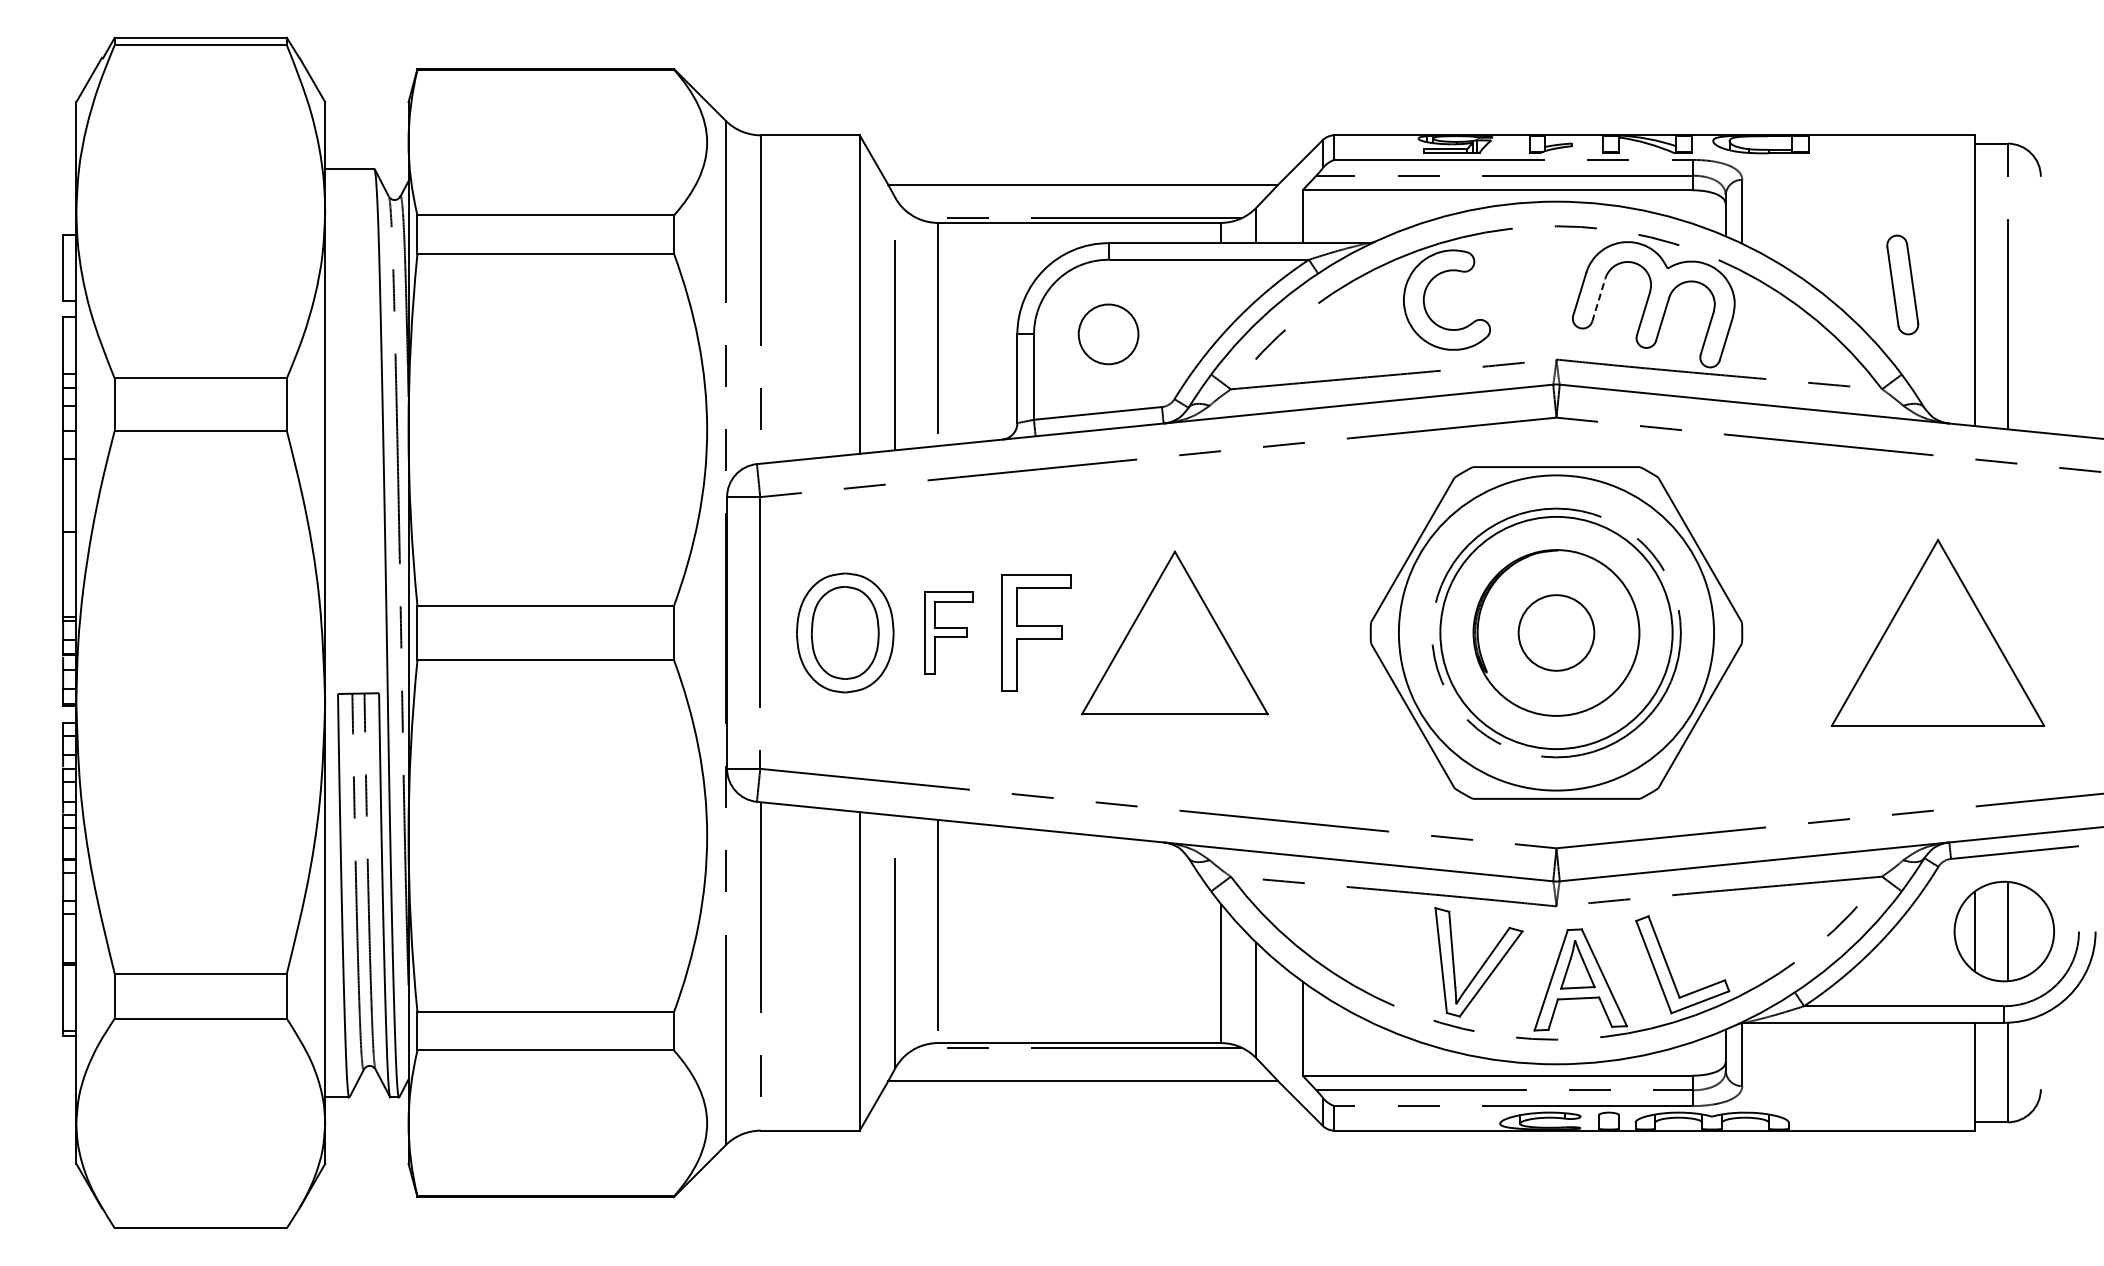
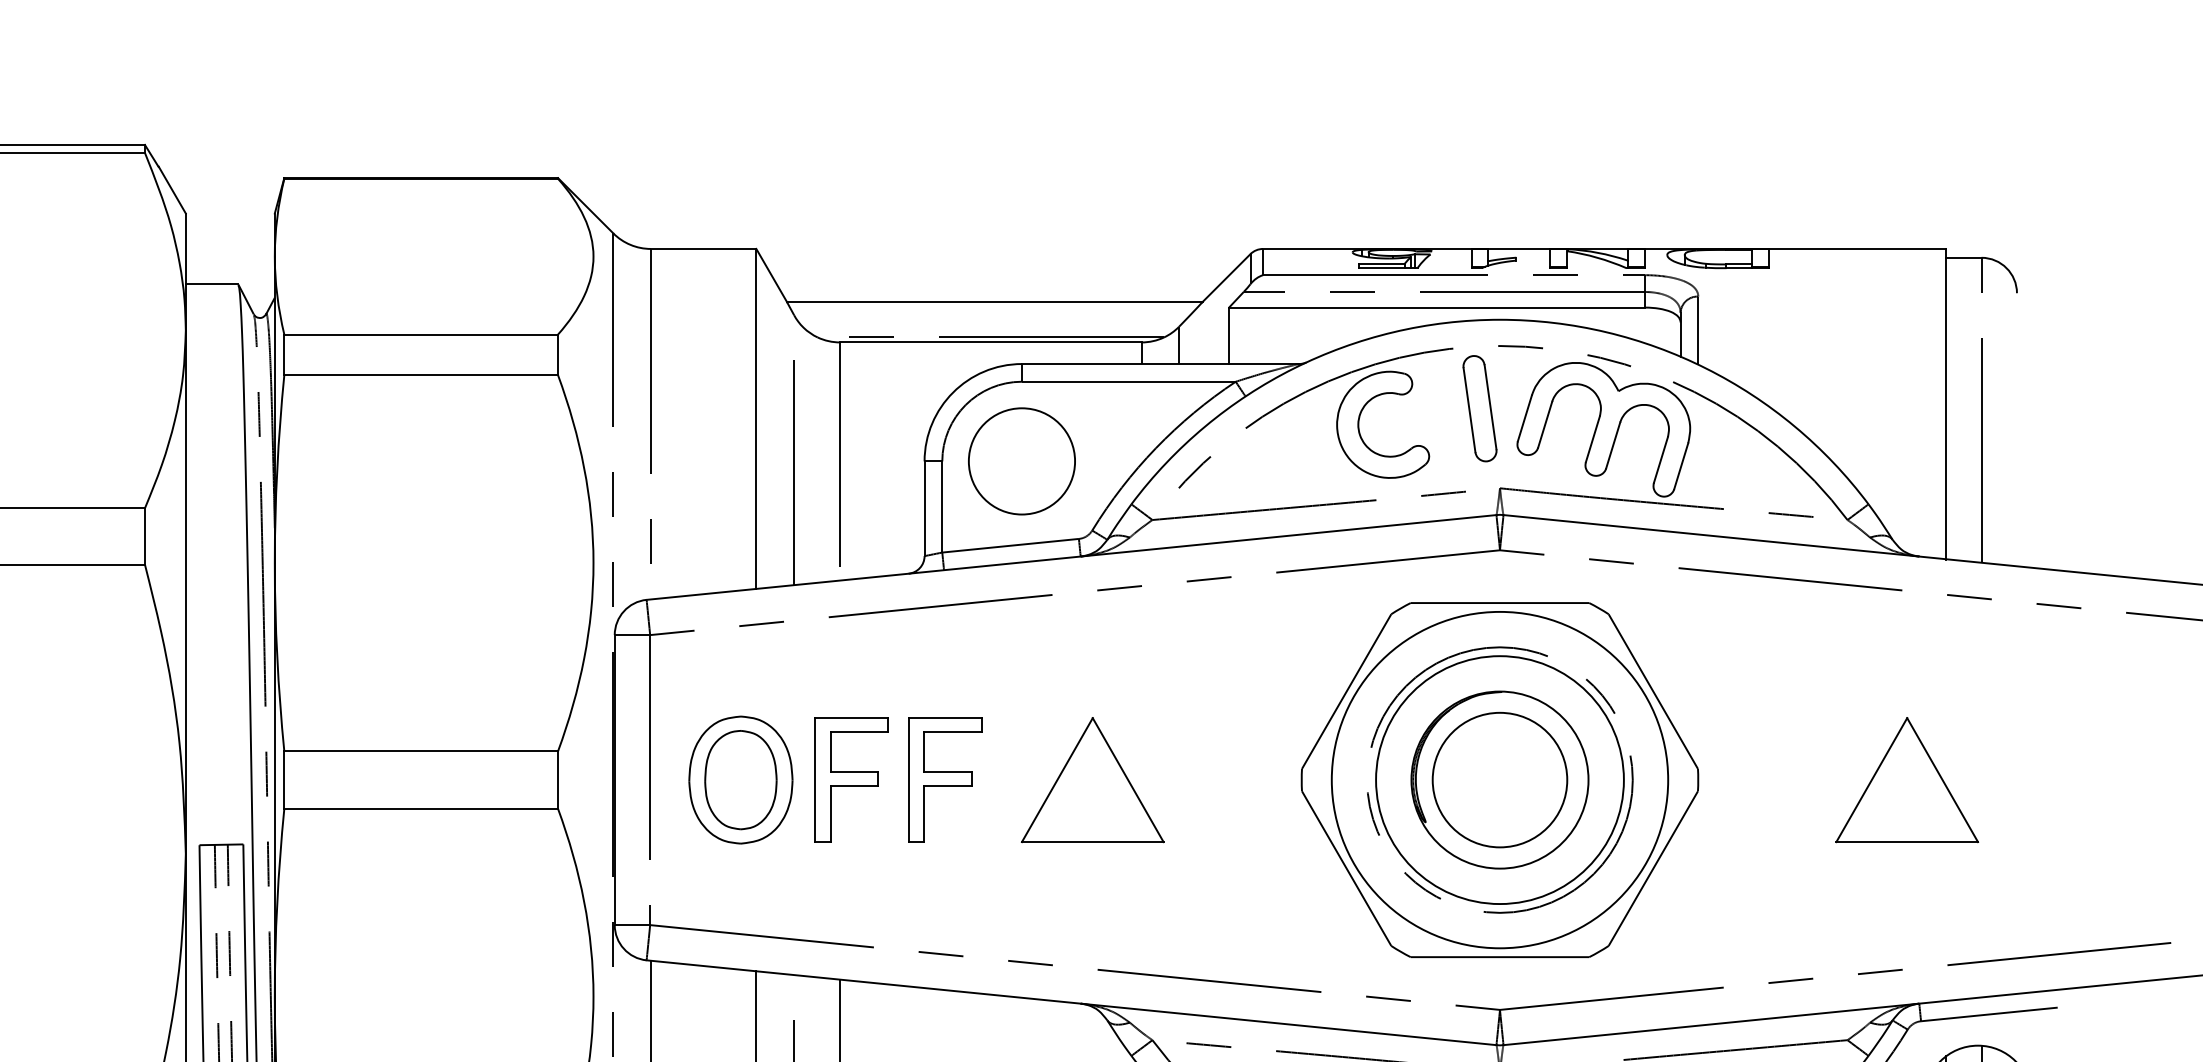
part: (1902, 284) -> (1479, 408), moved
line: (1598, 299) -> (1544, 424), dashed -> solid
circle: (1108, 334) -> (1021, 461), size x1.67
part: (948, 632) -> (851, 779), size x1.43
part: (1174, 632) -> (1092, 779), size x0.71
circle: (1556, 632) -> (1499, 779), size x1.67
part: (1937, 632) -> (1906, 779), size x0.62

